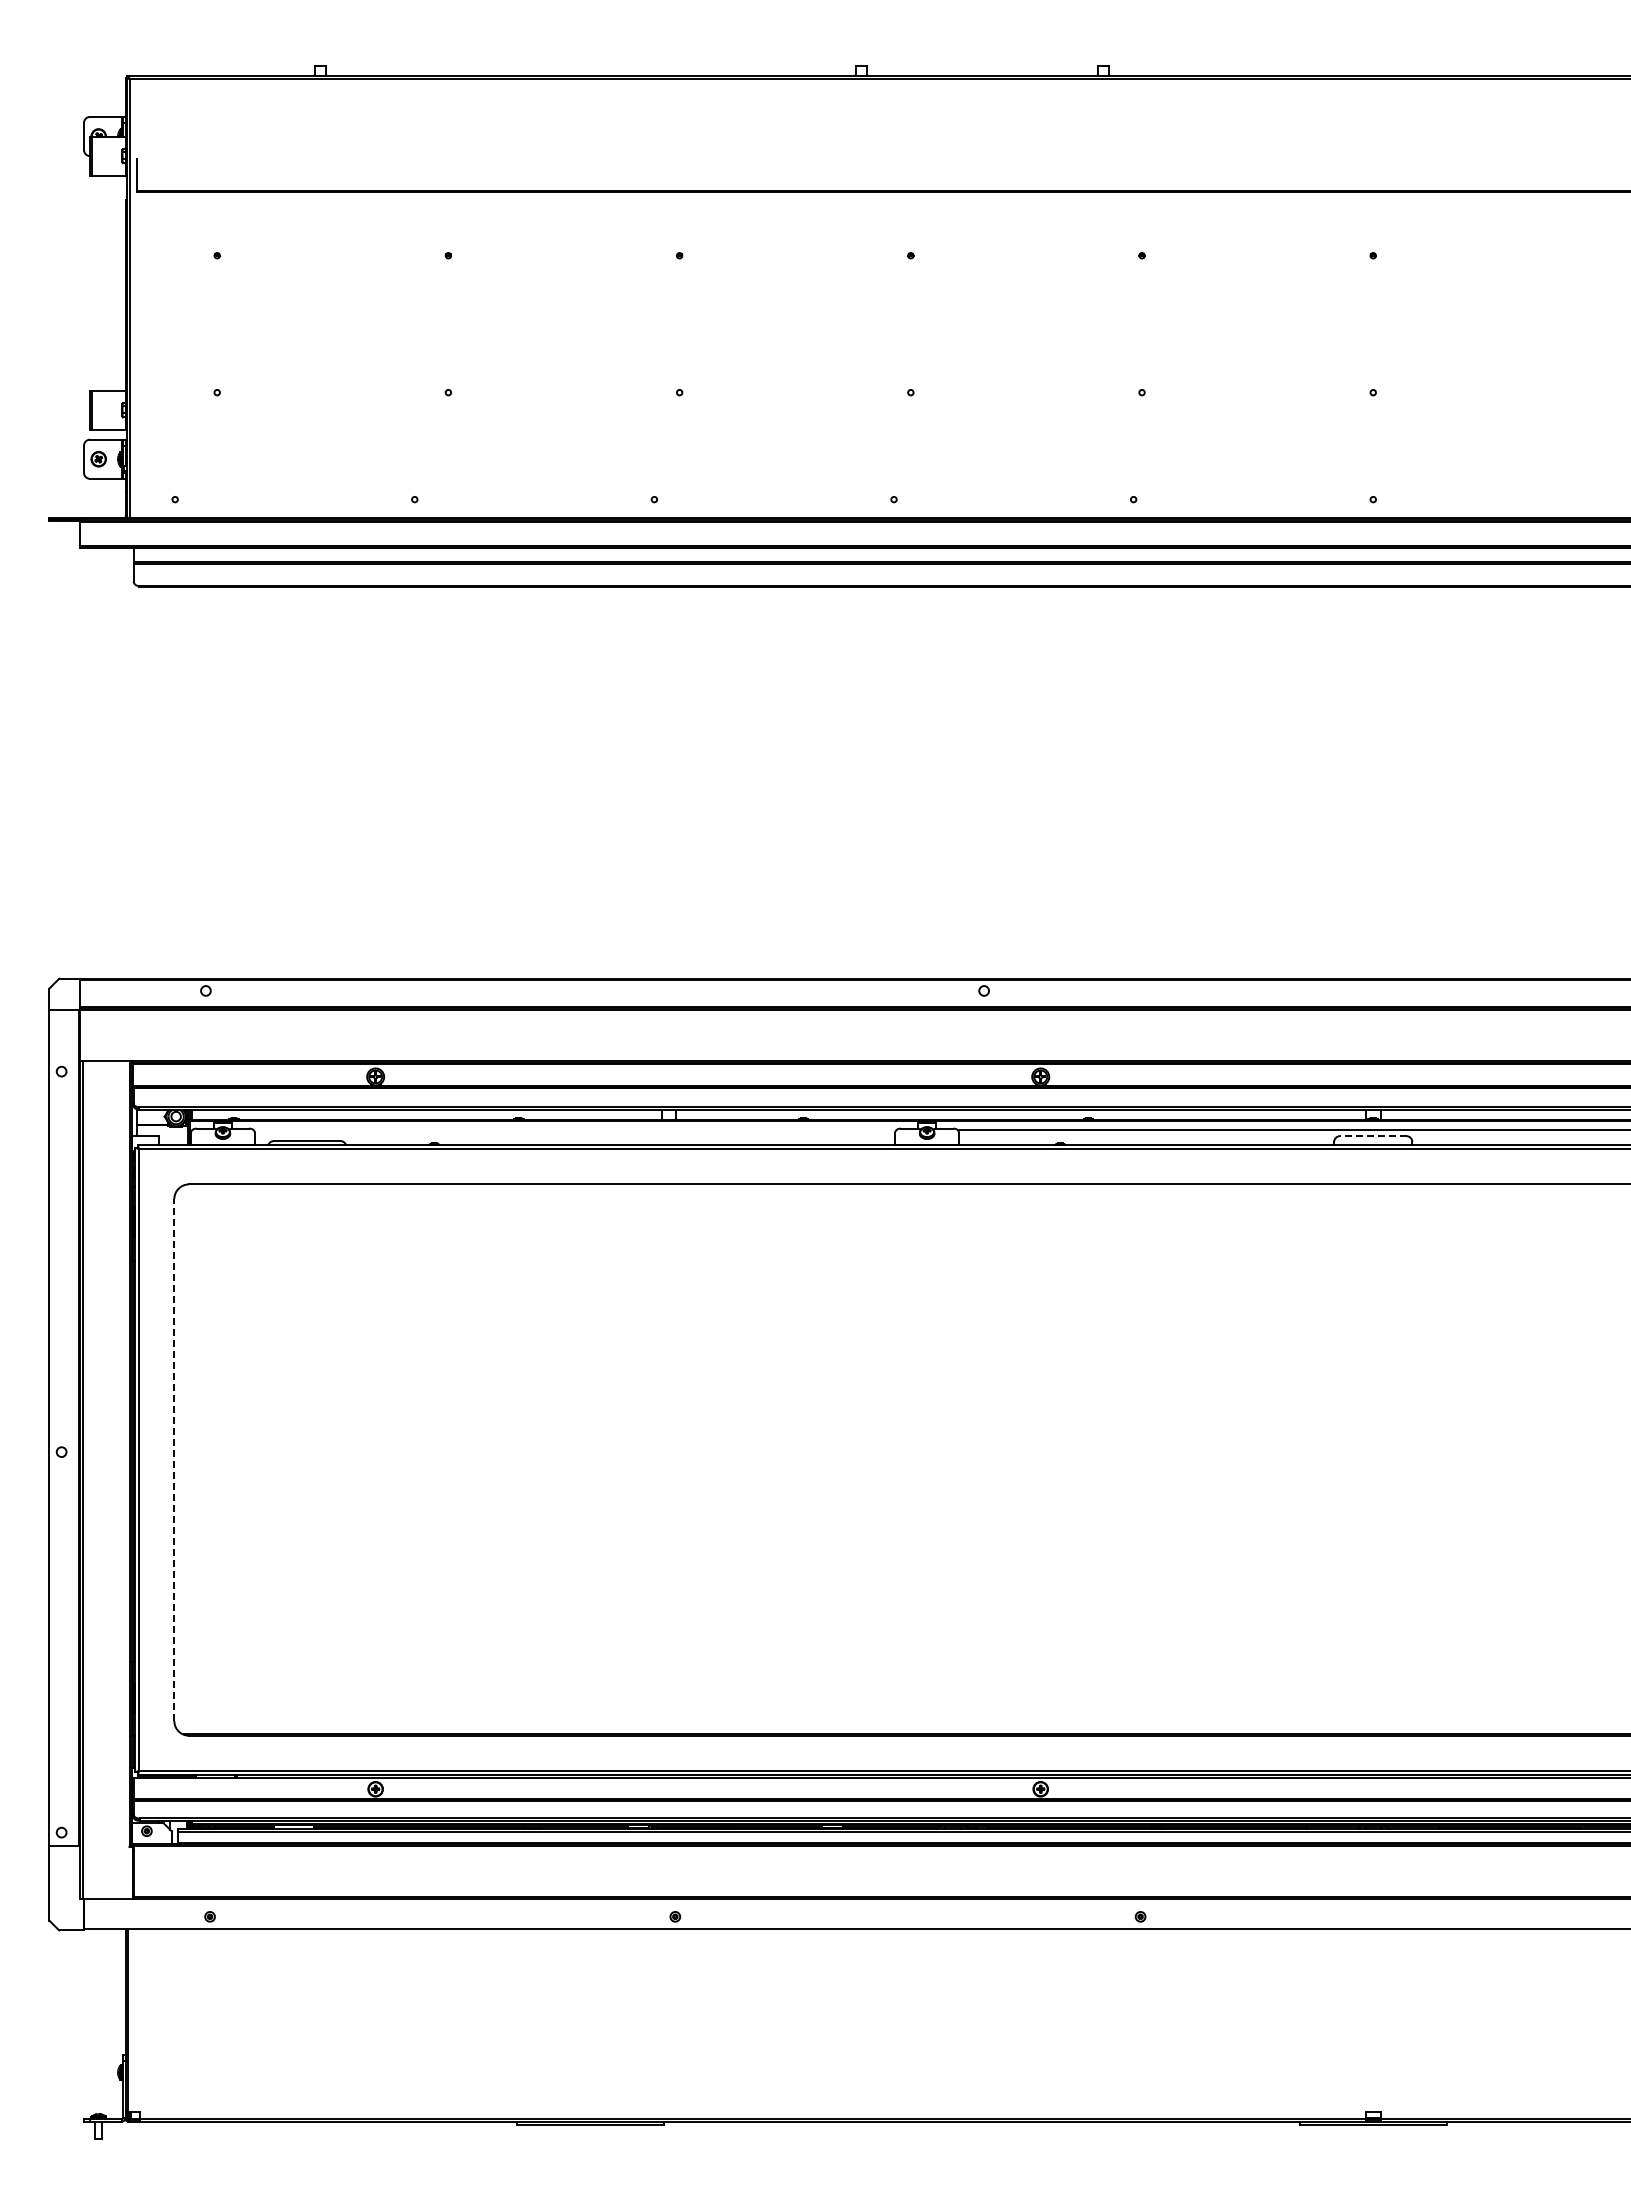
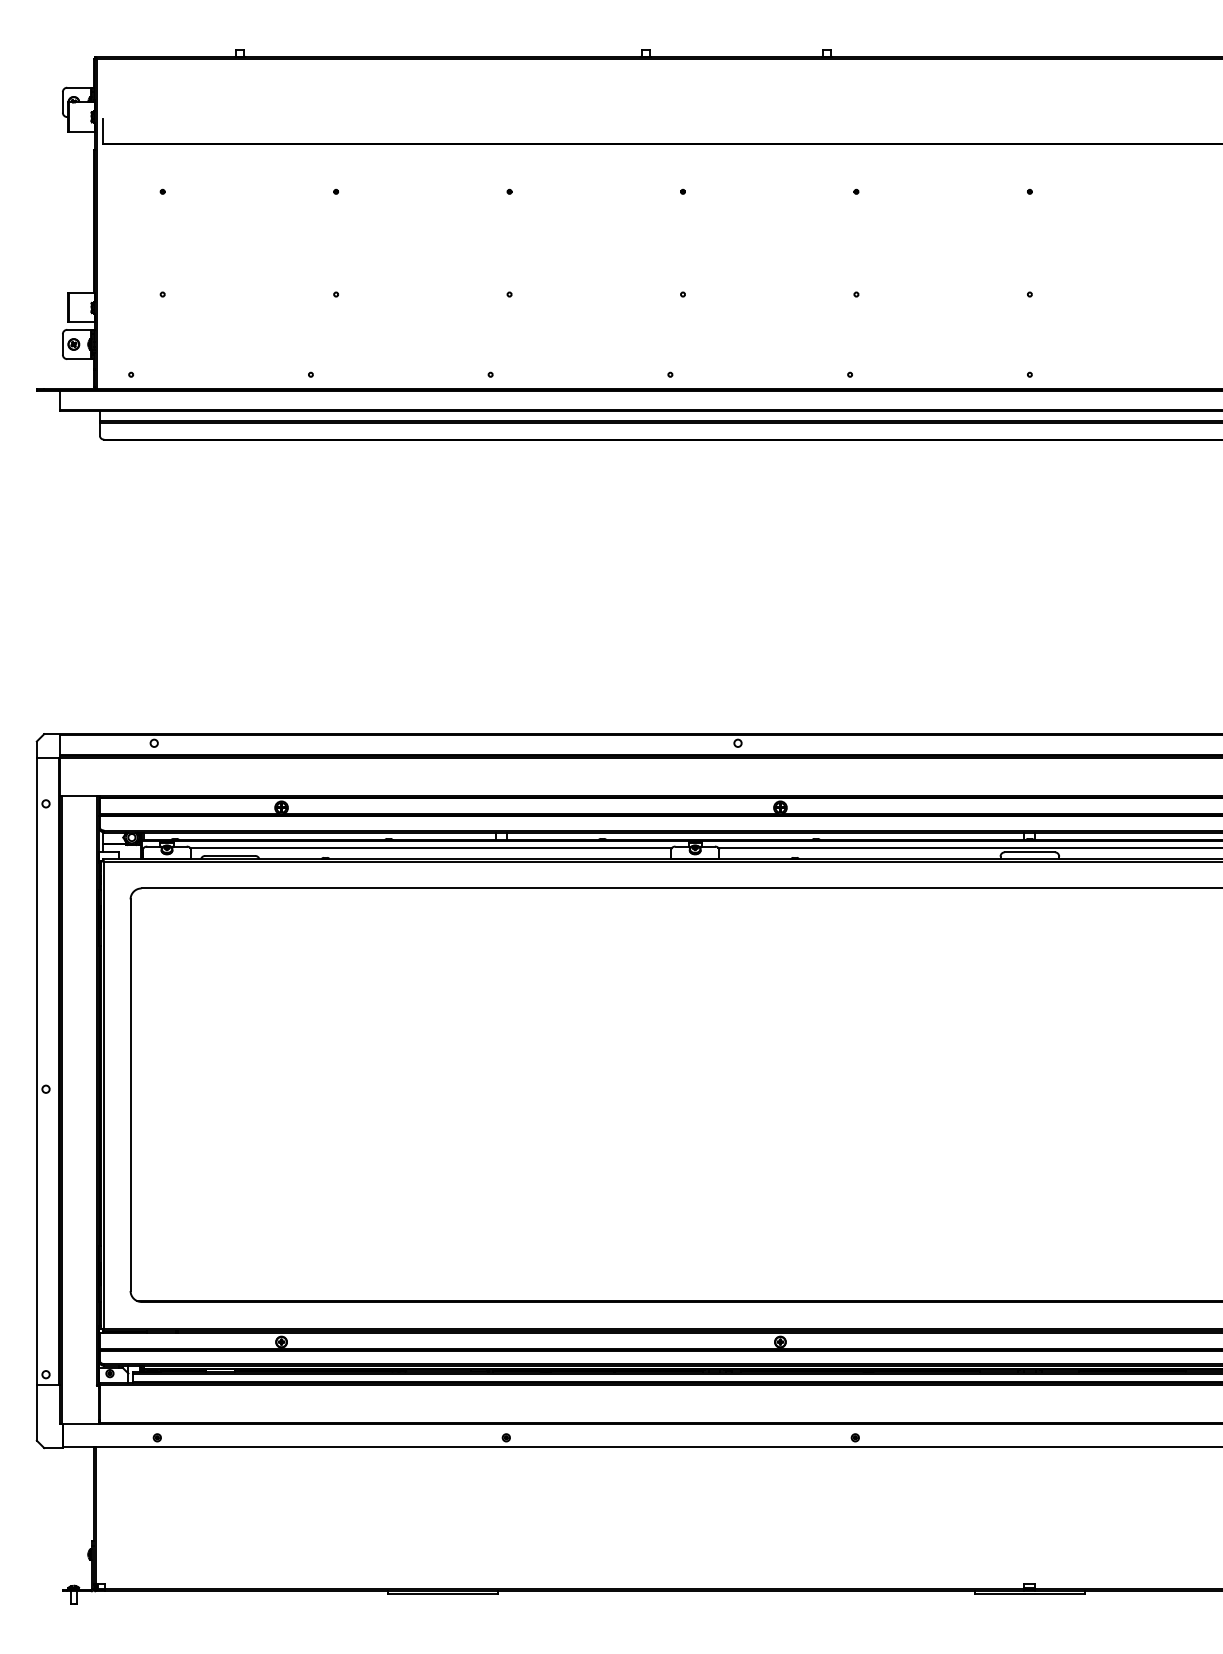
line: (574, 1130) -> (430, 848), added
line: (1372, 1136) -> (1029, 852), dashed -> solid
line: (174, 1460) -> (130, 1095), dashed -> solid

